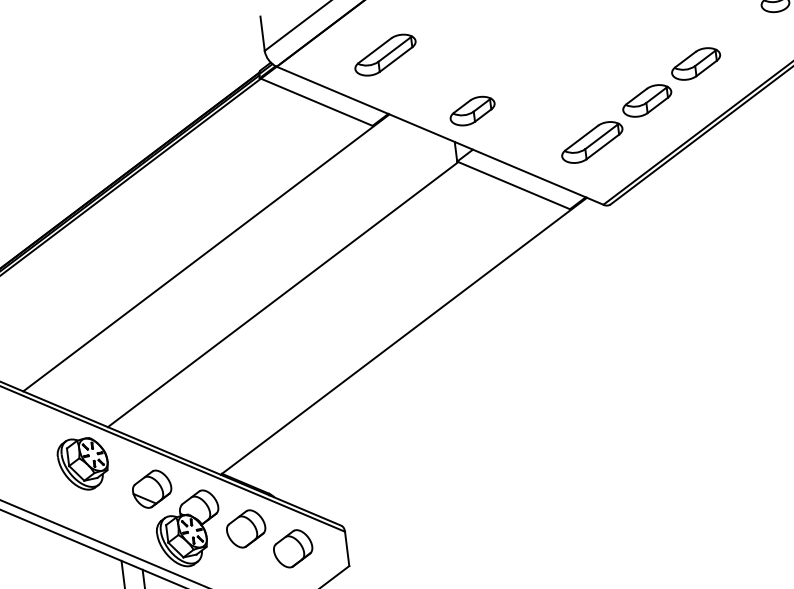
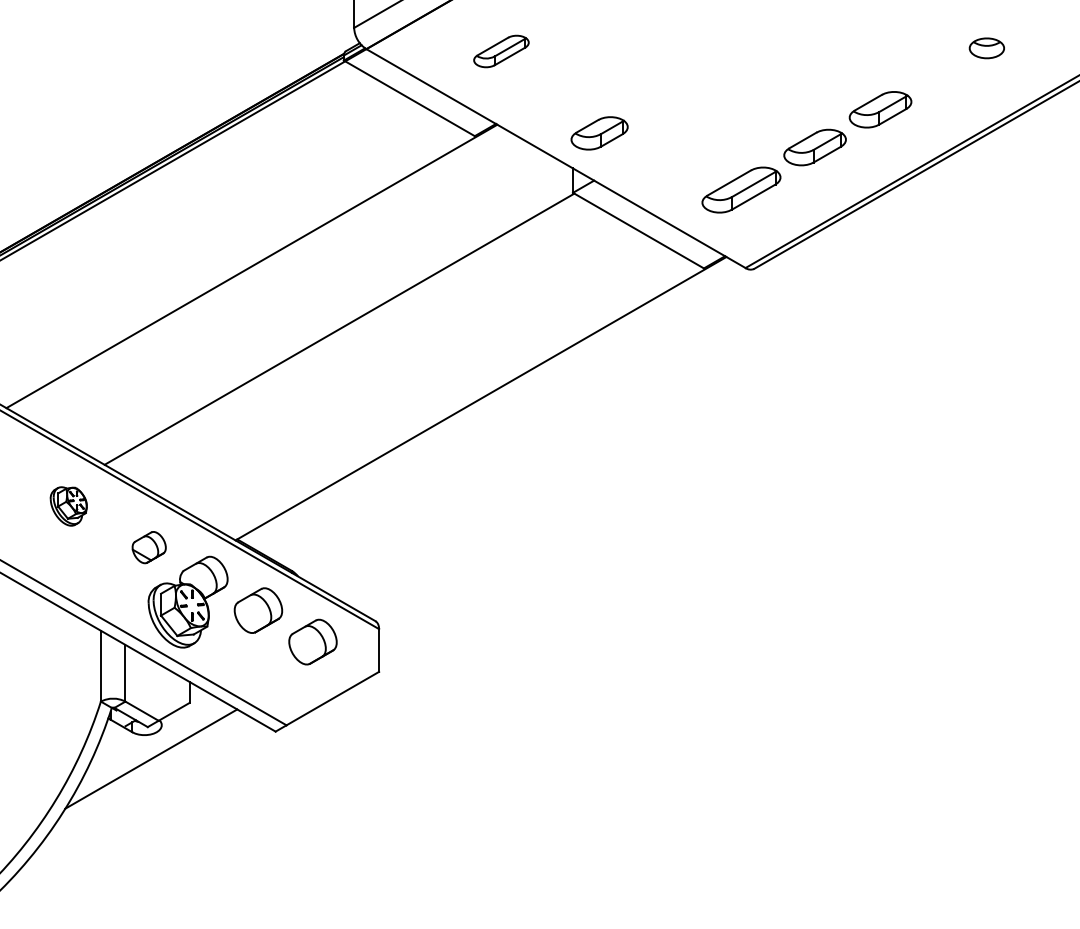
part: (385, 55) -> (501, 51), size x0.7
part: (83, 464) -> (68, 506), size x0.6
part: (151, 489) -> (148, 547), size x0.7

